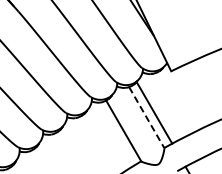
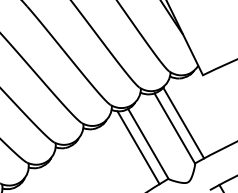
line: (146, 118) -> (174, 129), dashed -> solid
line: (114, 134) -> (137, 147), added

